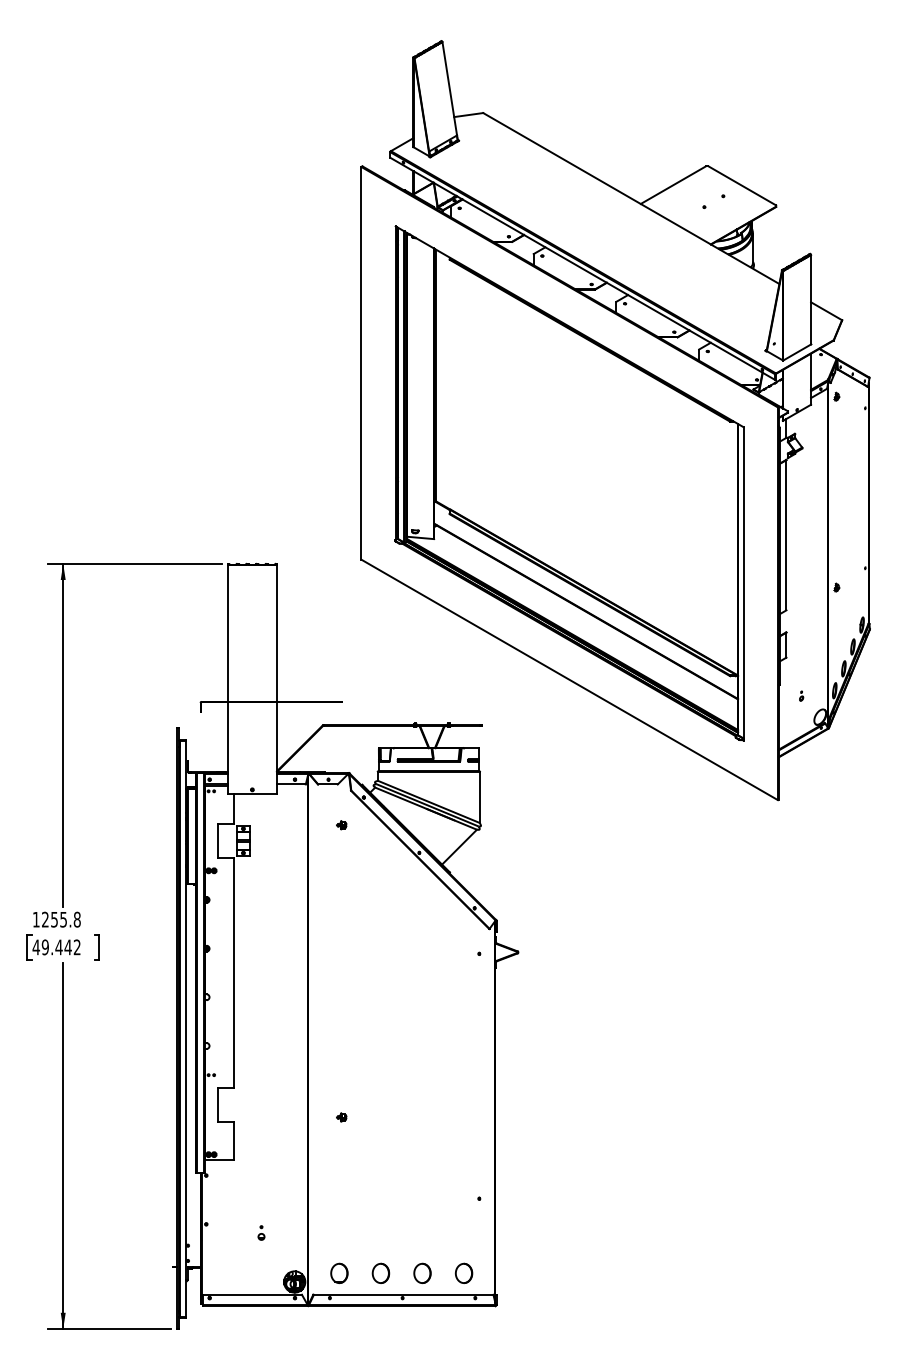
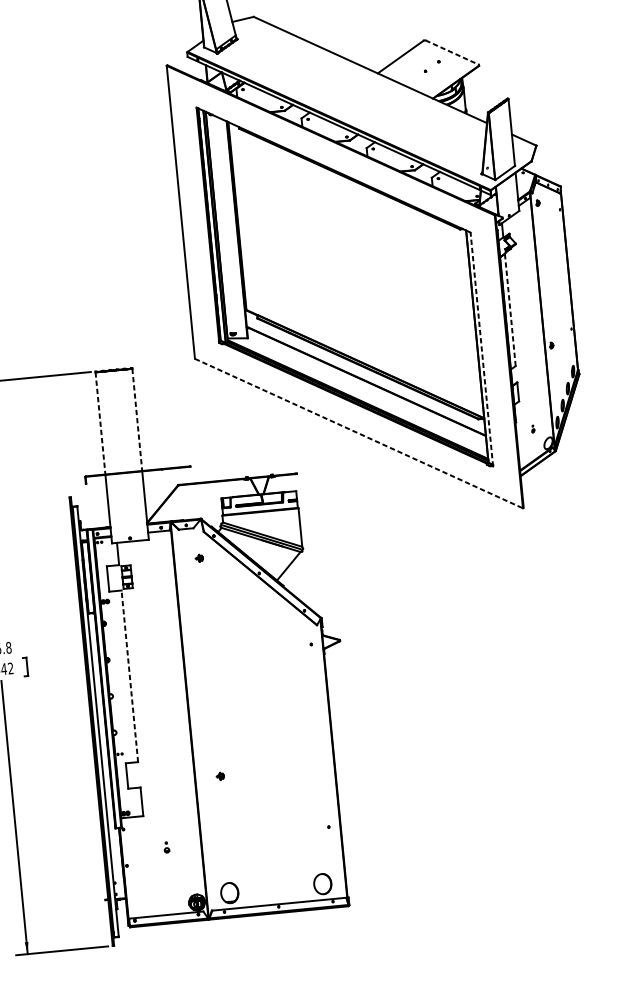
line: (742, 186) -> (452, 53), solid -> dashed
line: (786, 534) -> (510, 309), solid -> dashed
line: (743, 583) -> (481, 349), solid -> dashed
line: (227, 633) -> (100, 423), solid -> dashed
line: (277, 633) -> (137, 419), solid -> dashed
line: (570, 680) -> (359, 433), solid -> dashed
line: (234, 972) -> (129, 675), solid -> dashed
part: (261, 1232) -> (166, 847), moved
part: (339, 1272) -> (229, 892), size x1.4
part: (380, 1272) -> (260, 889), removed
part: (422, 1272) -> (291, 886), removed
part: (463, 1272) -> (322, 883), size x1.4

